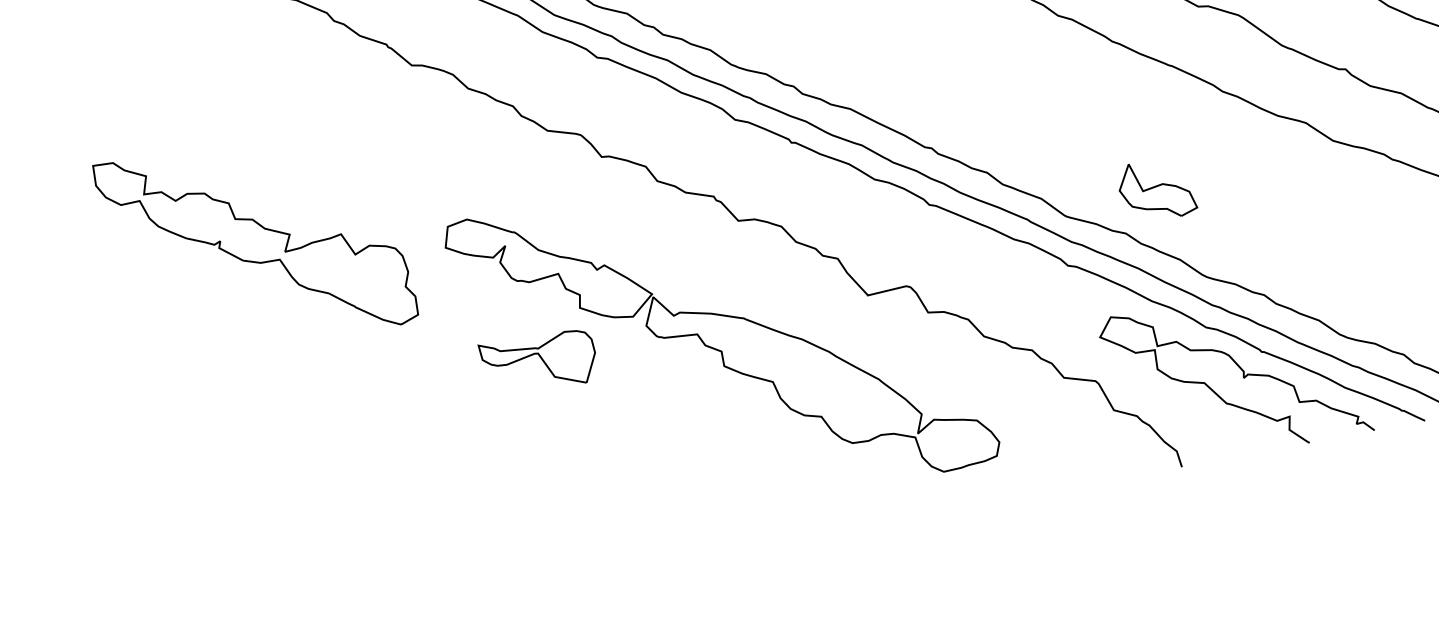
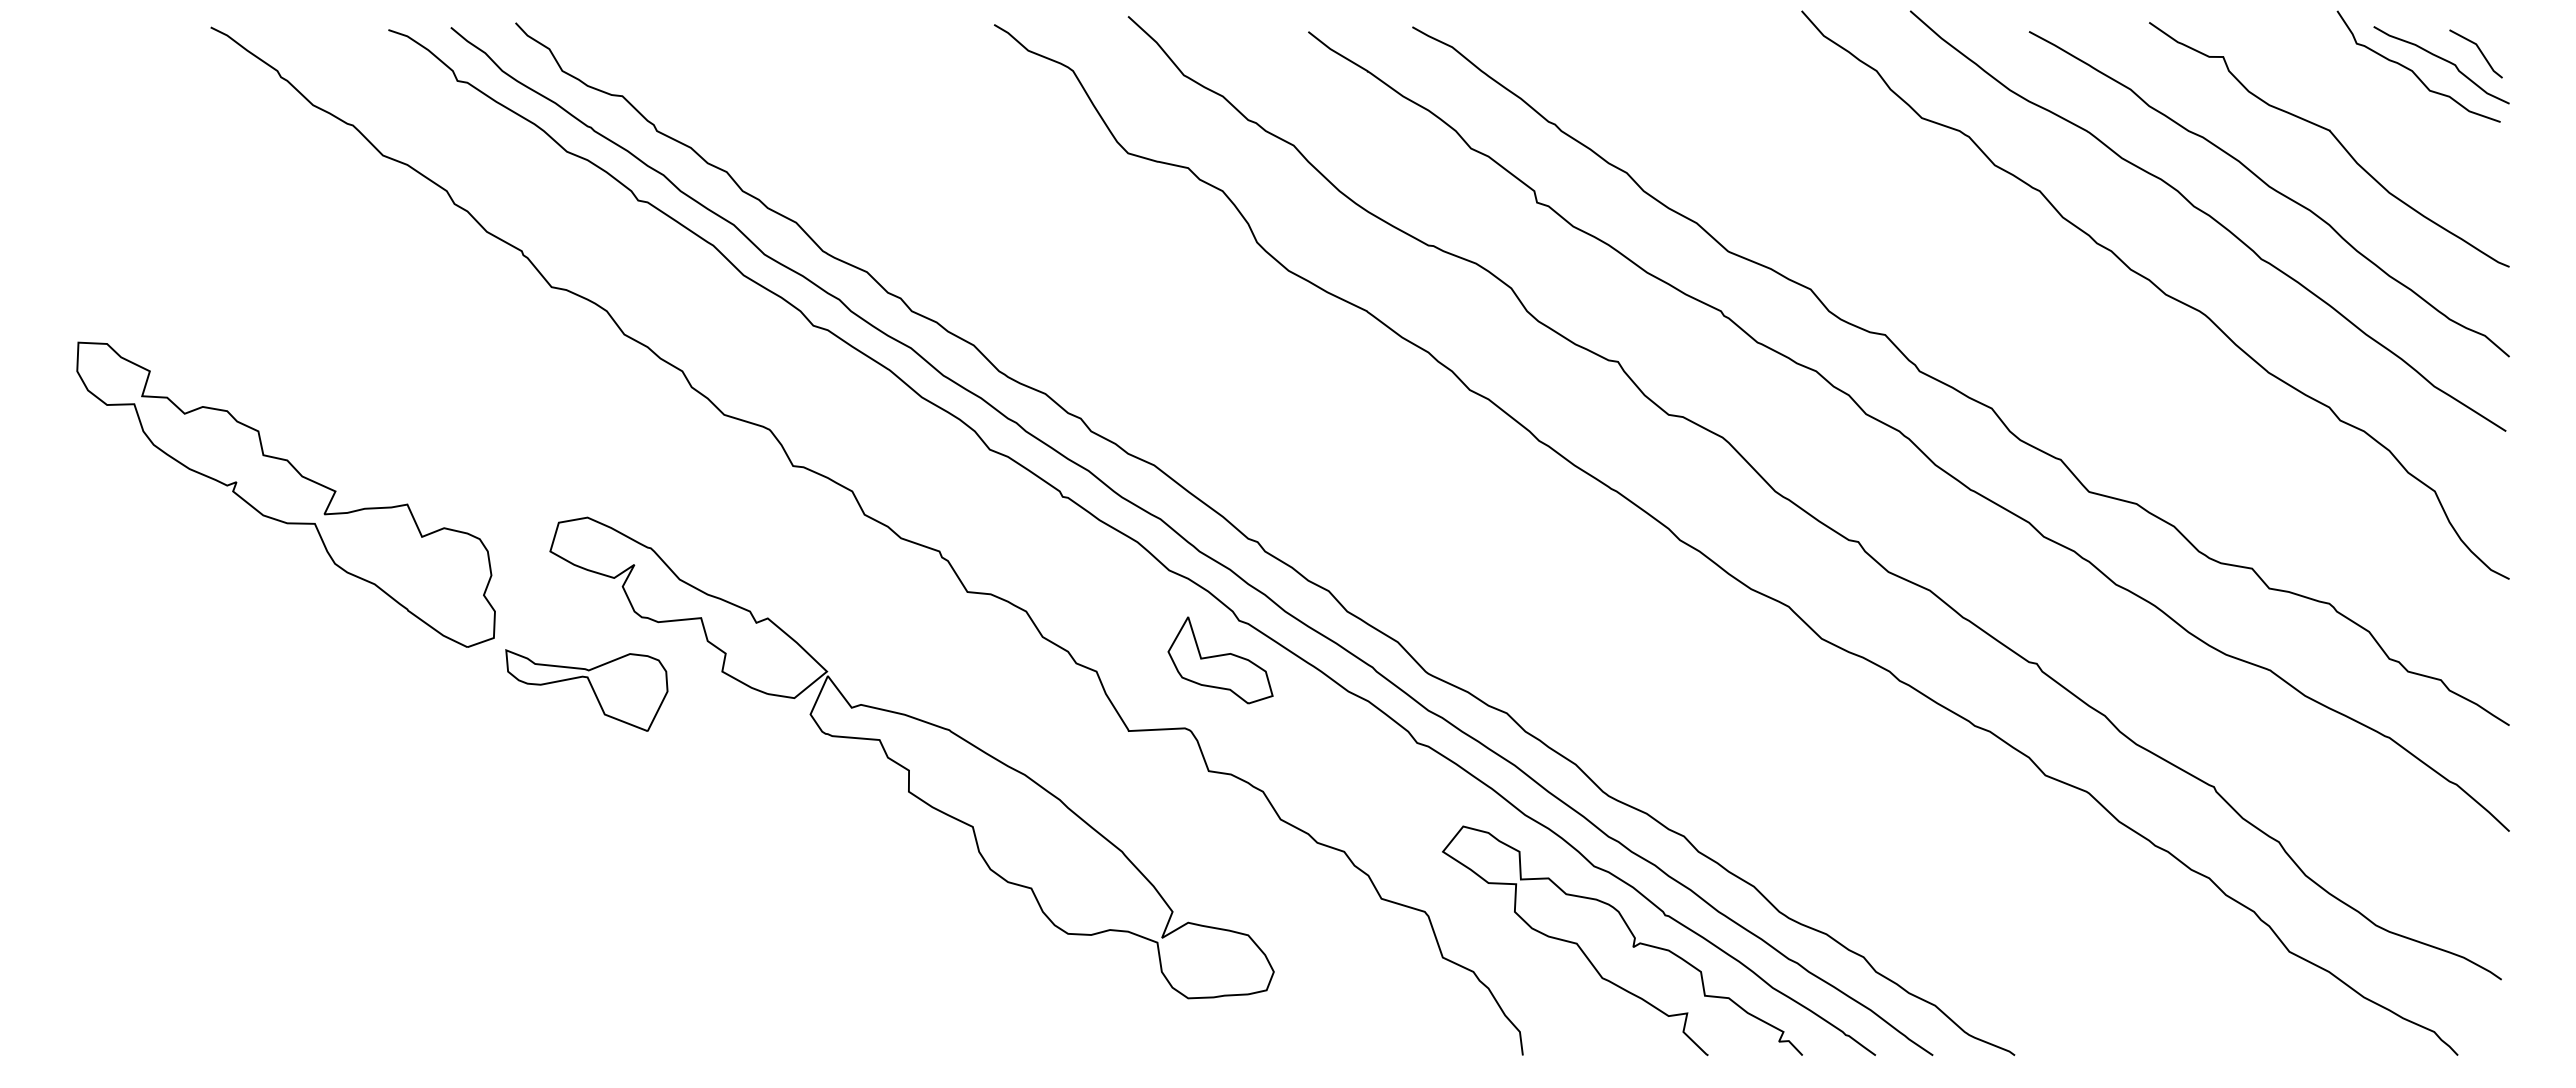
part: (1156, 189) -> (1220, 660), moved
part: (539, 362) -> (586, 690), moved

